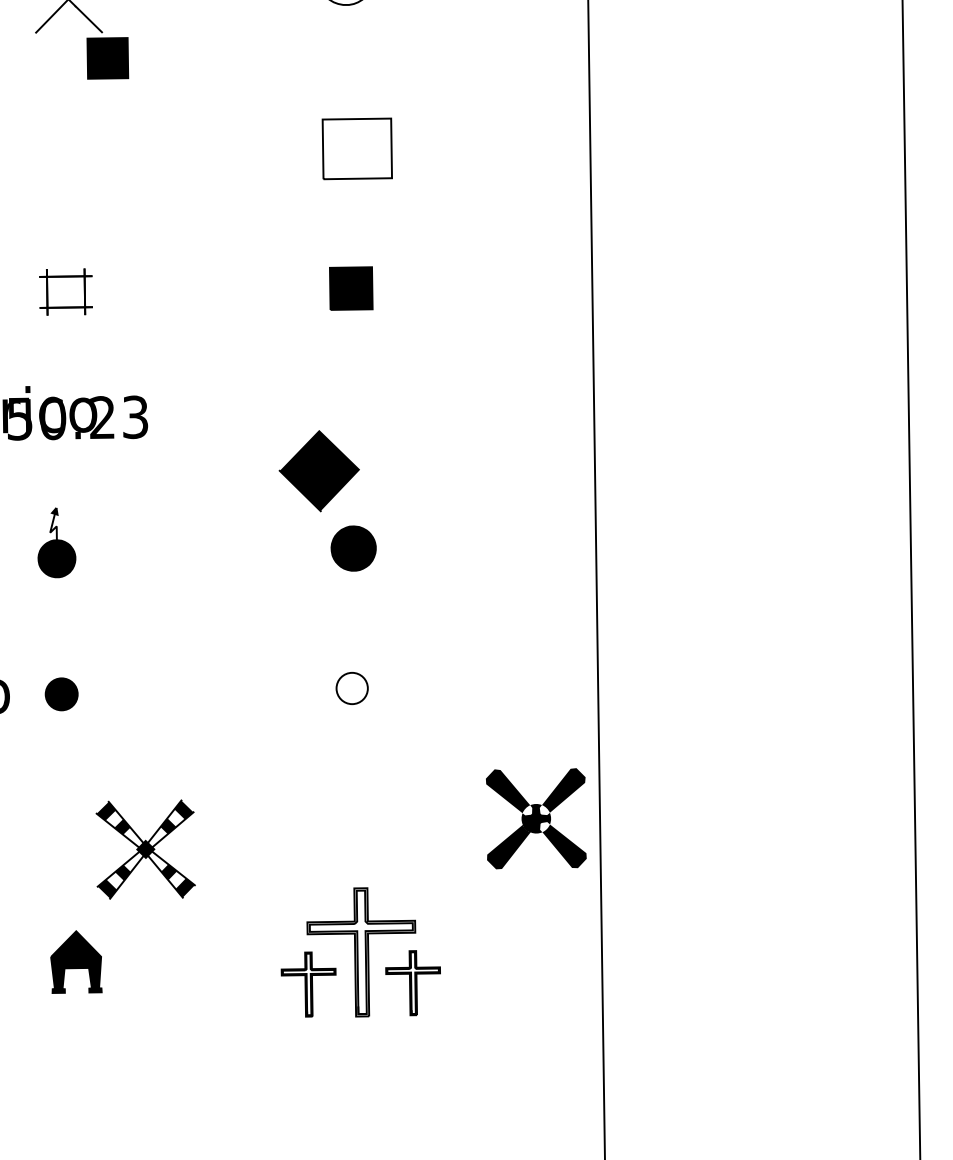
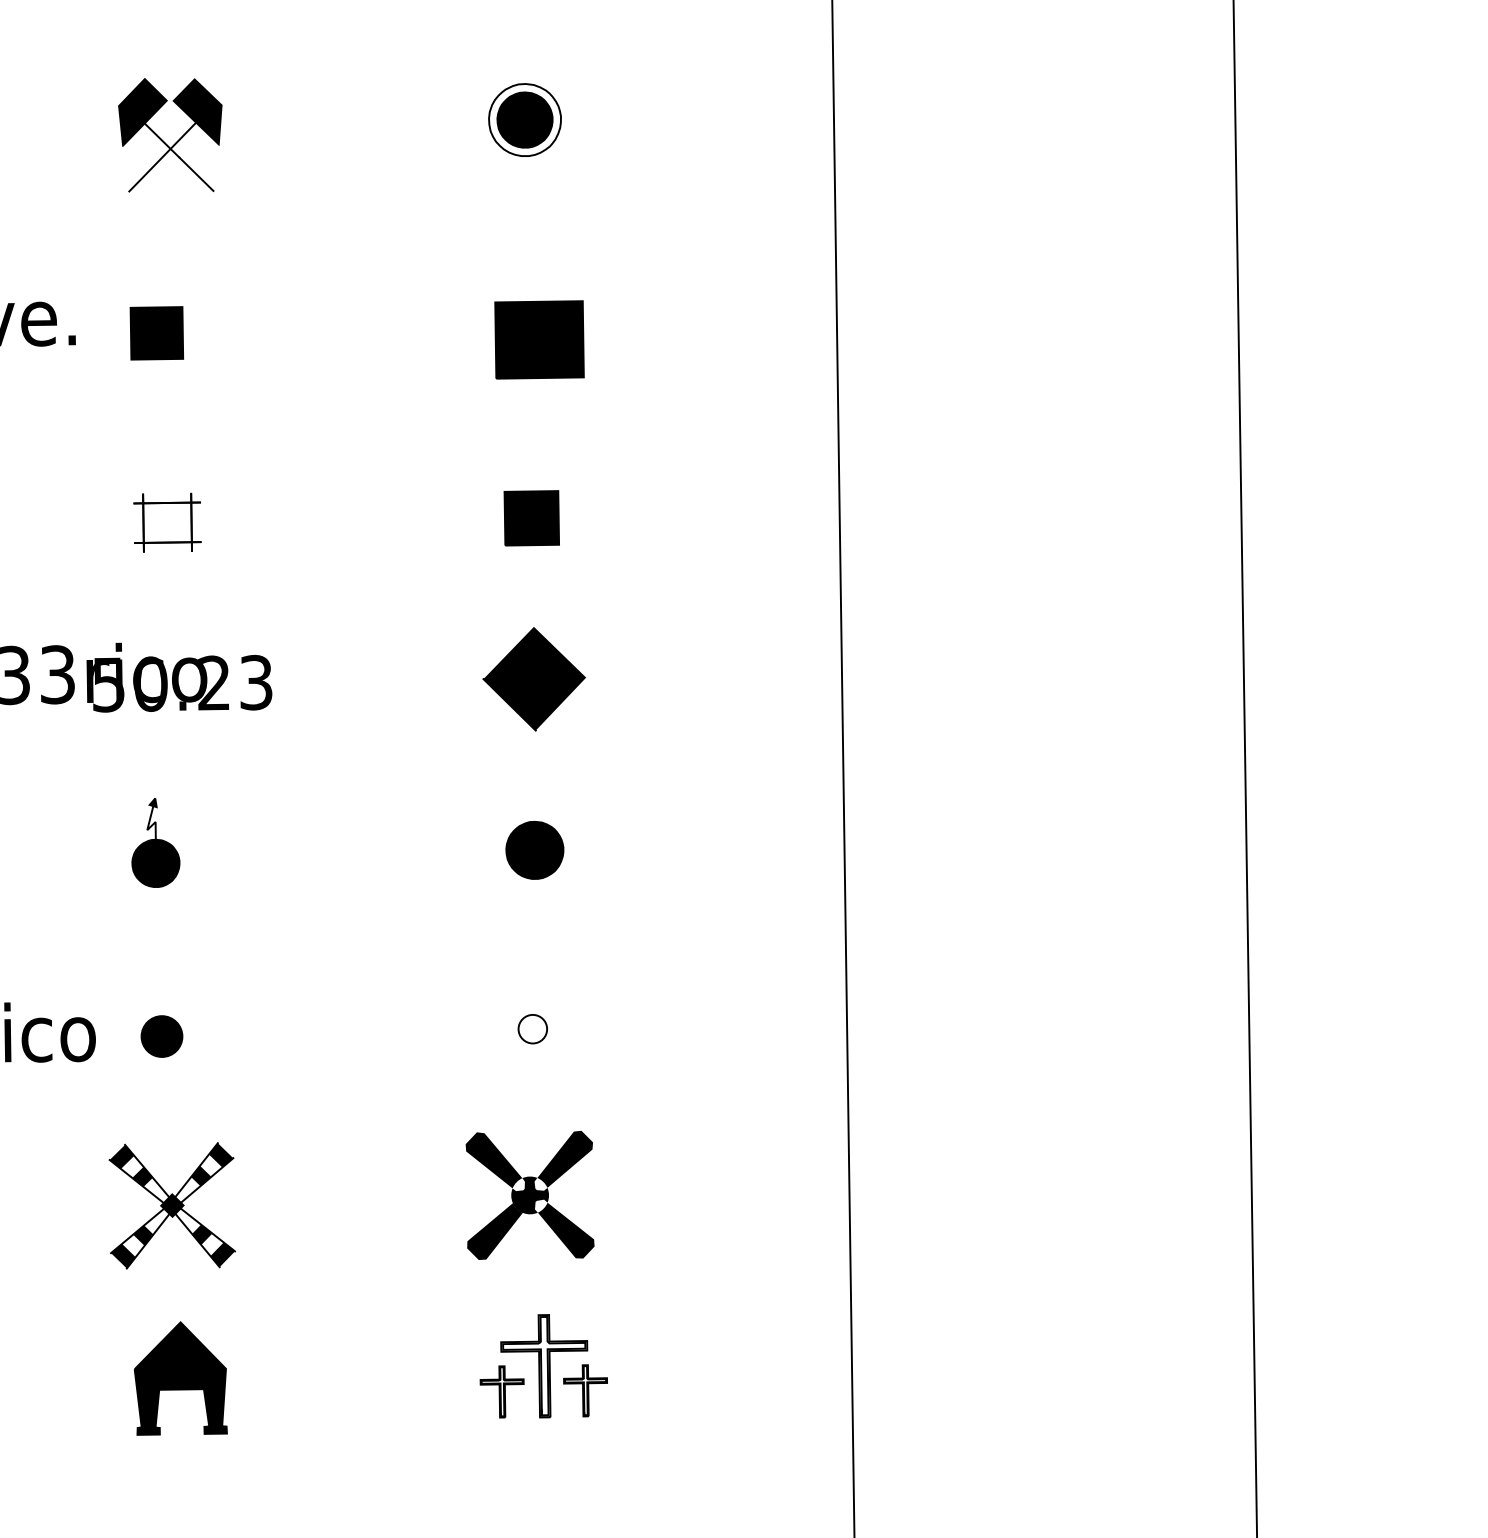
part: (107, 58) -> (156, 333), moved
fill: (357, 148) -> (539, 339), added
part: (318, 471) -> (533, 679), moved
part: (351, 688) -> (532, 1029), size x0.71
part: (535, 818) -> (529, 1195), moved
part: (145, 849) -> (172, 1205), moved
part: (360, 952) -> (543, 1366), size x0.62
part: (76, 962) -> (180, 1378), size x1.43

